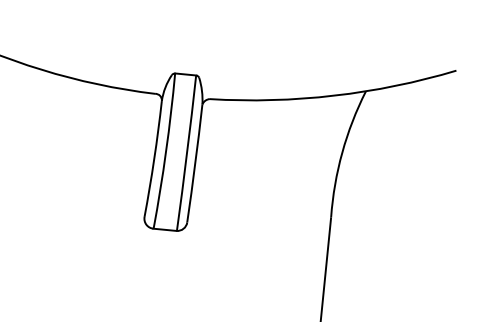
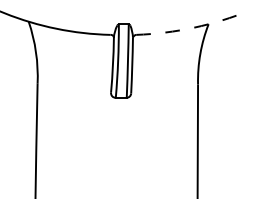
arc: (335, 95) -> (194, 27), solid -> dashed

